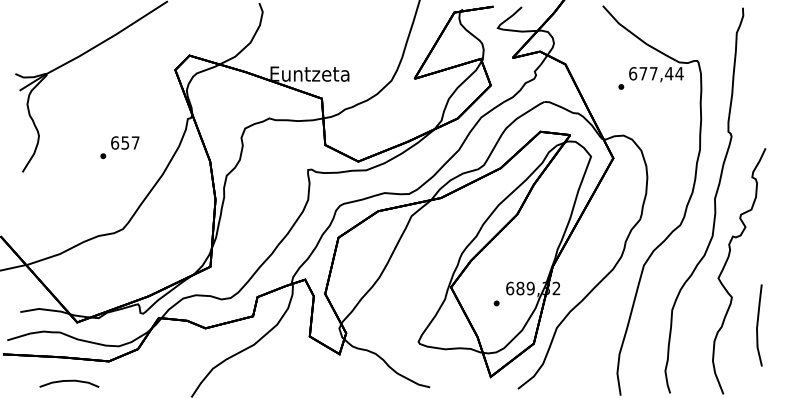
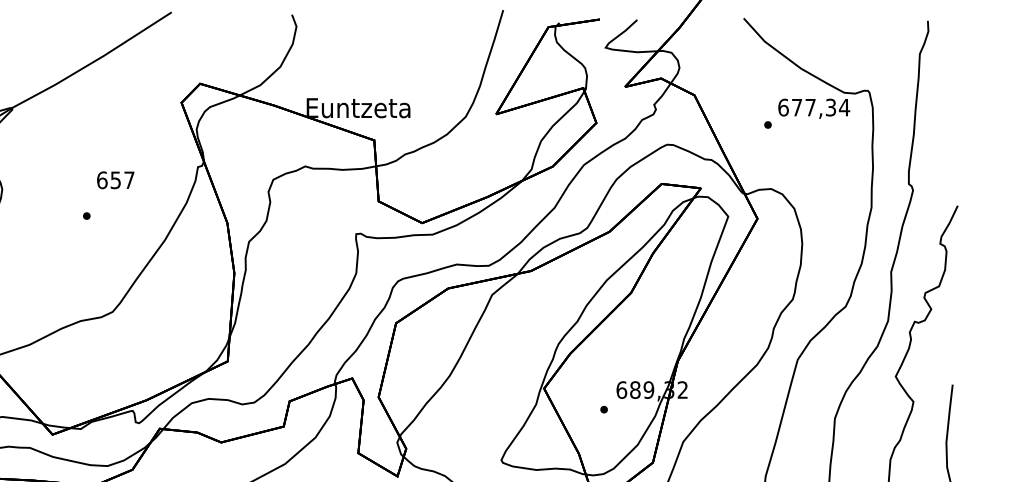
text: (669, 73) -> (831, 107), 677,44 -> 677,34
text: (125, 142) -> (116, 179), moved

